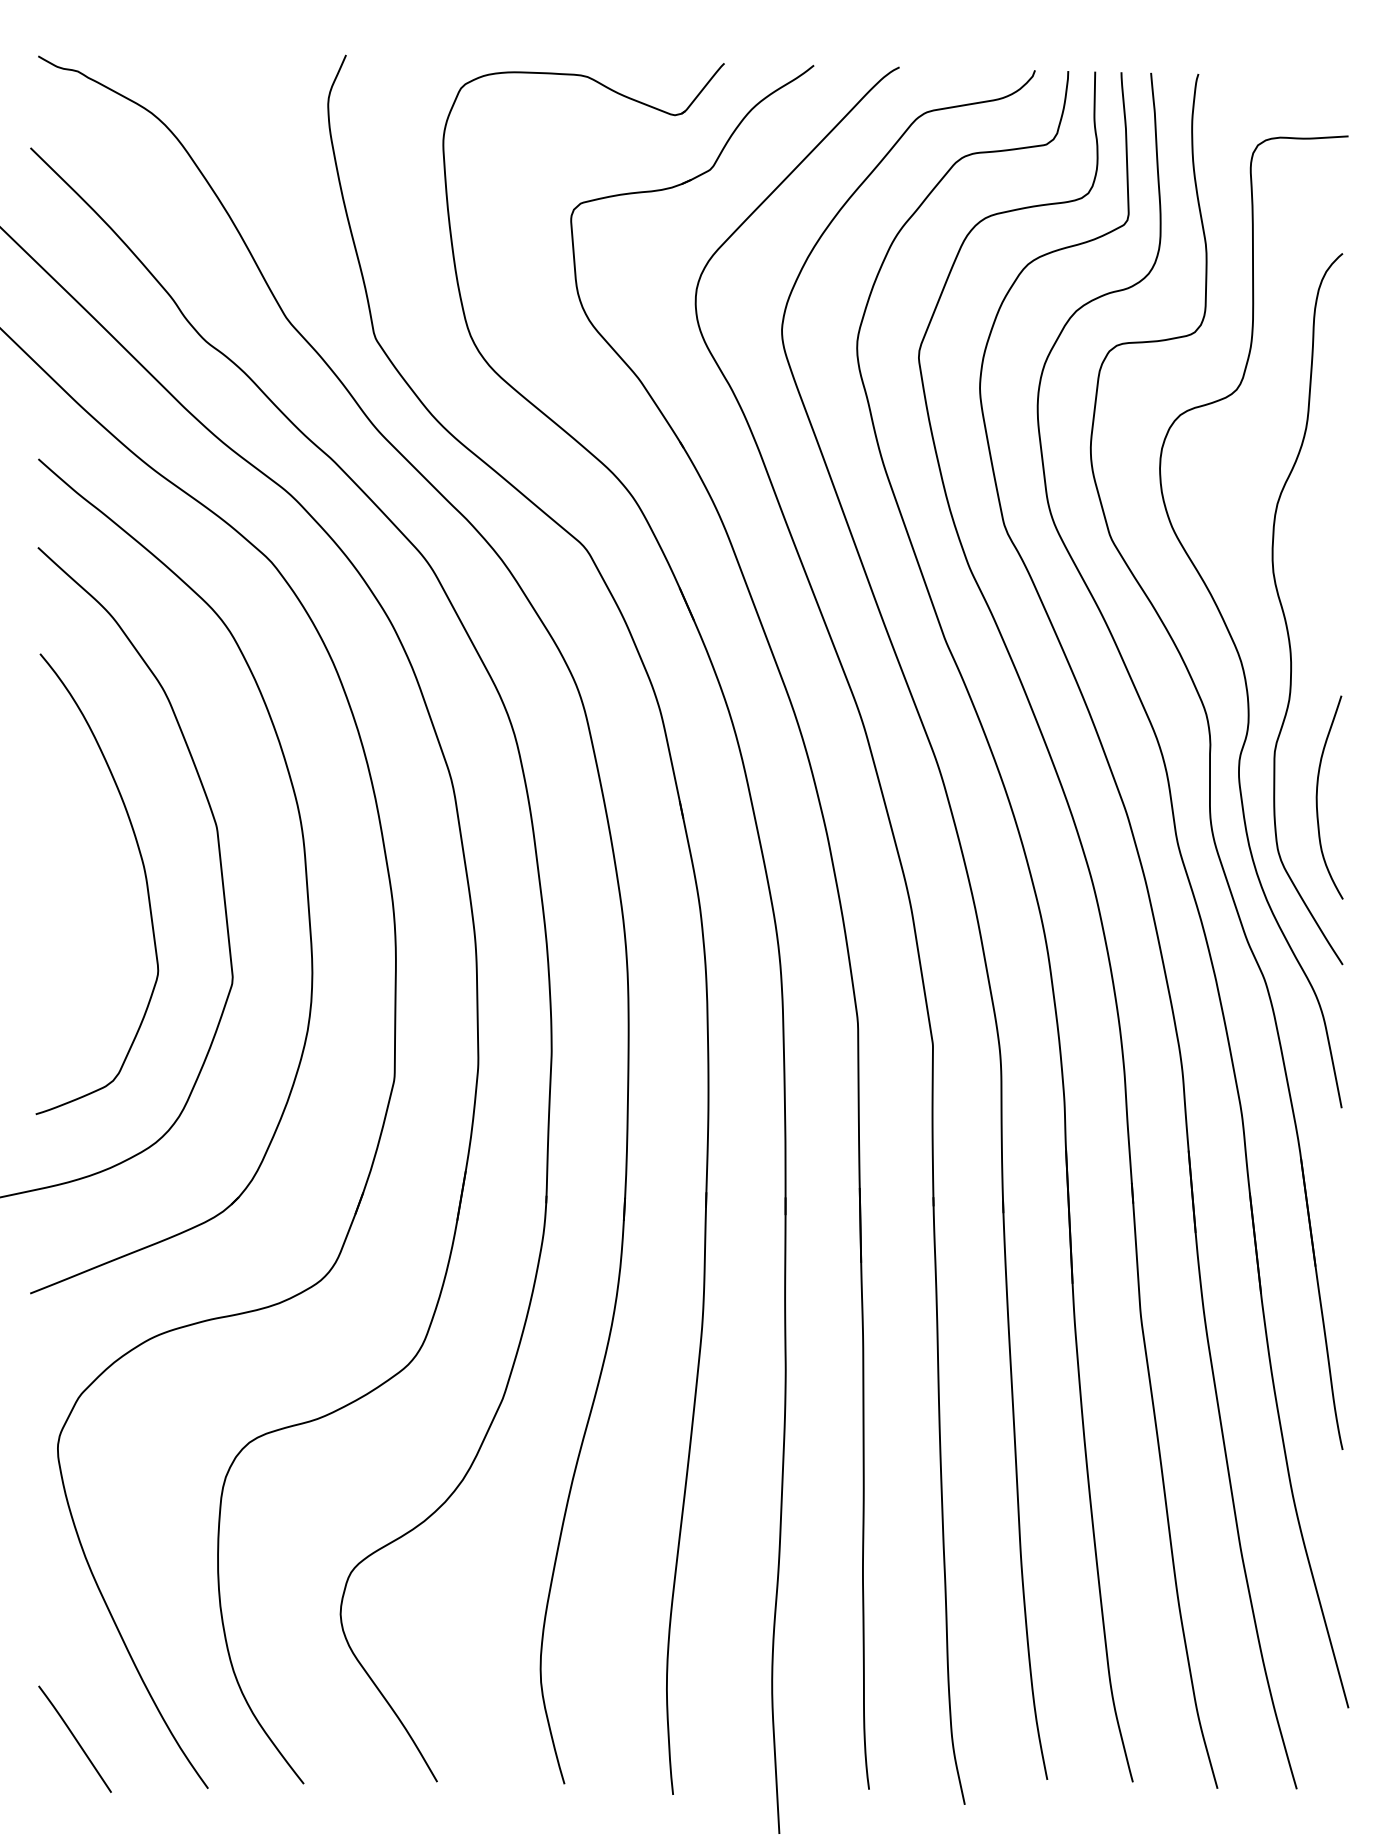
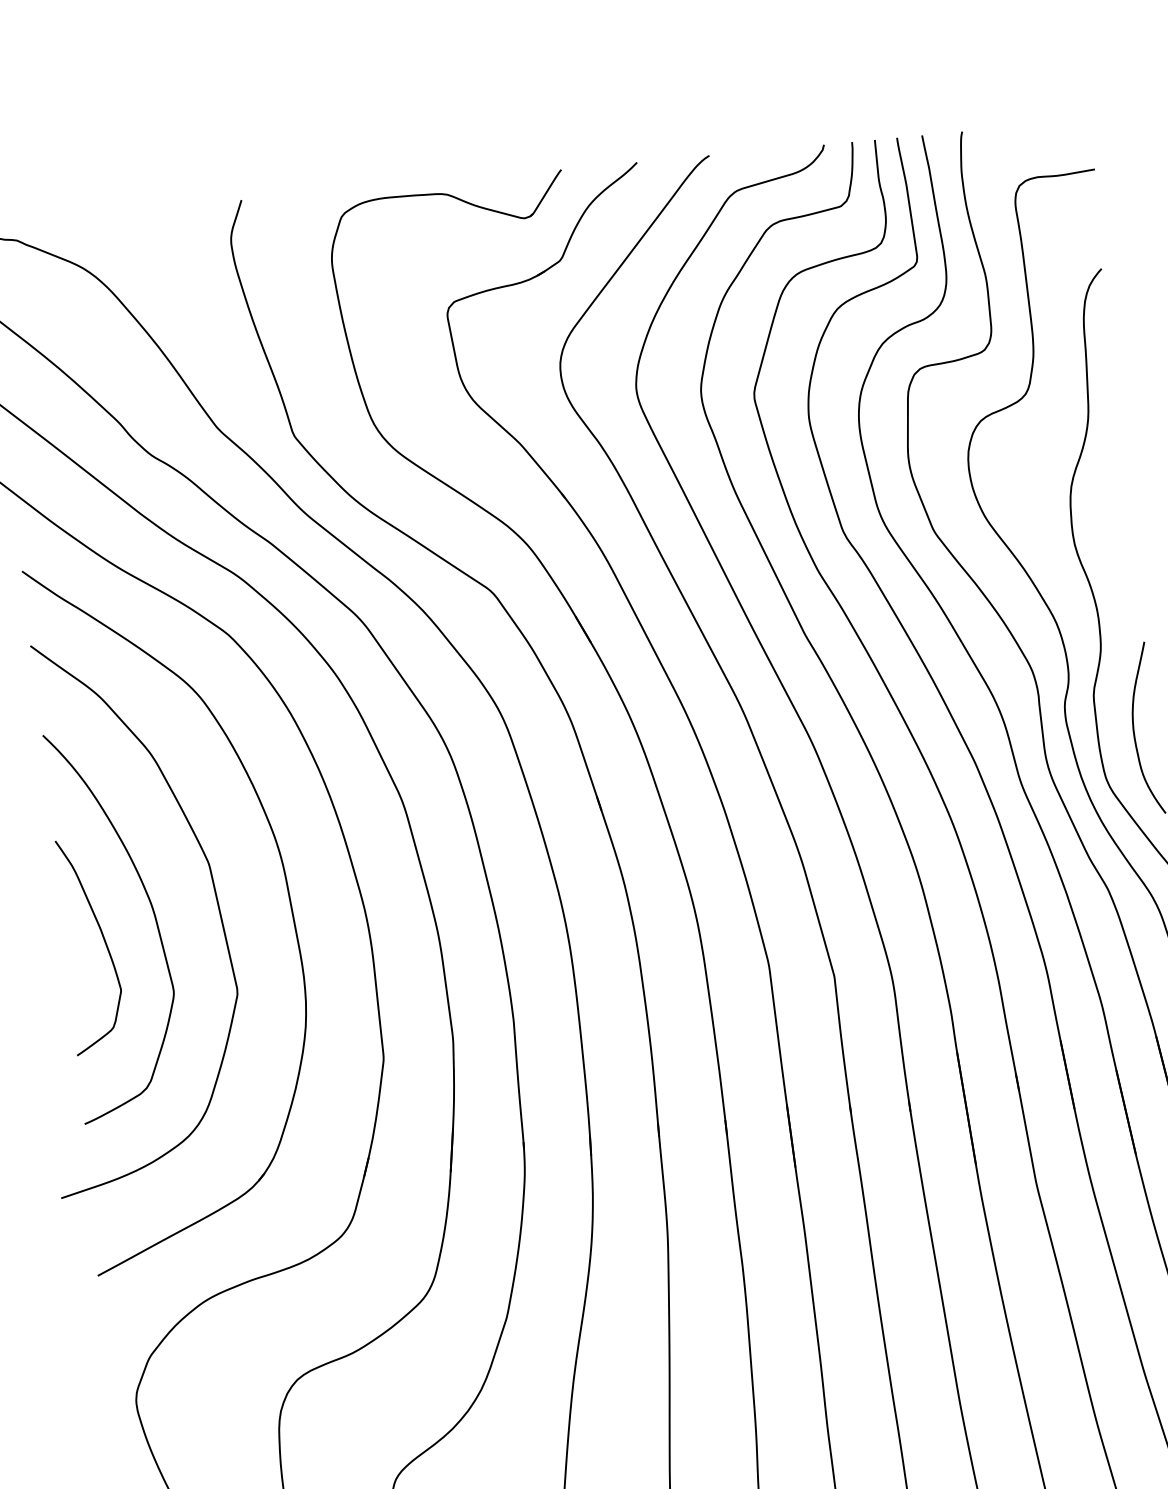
curve: (83, 903) -> (104, 941), added

